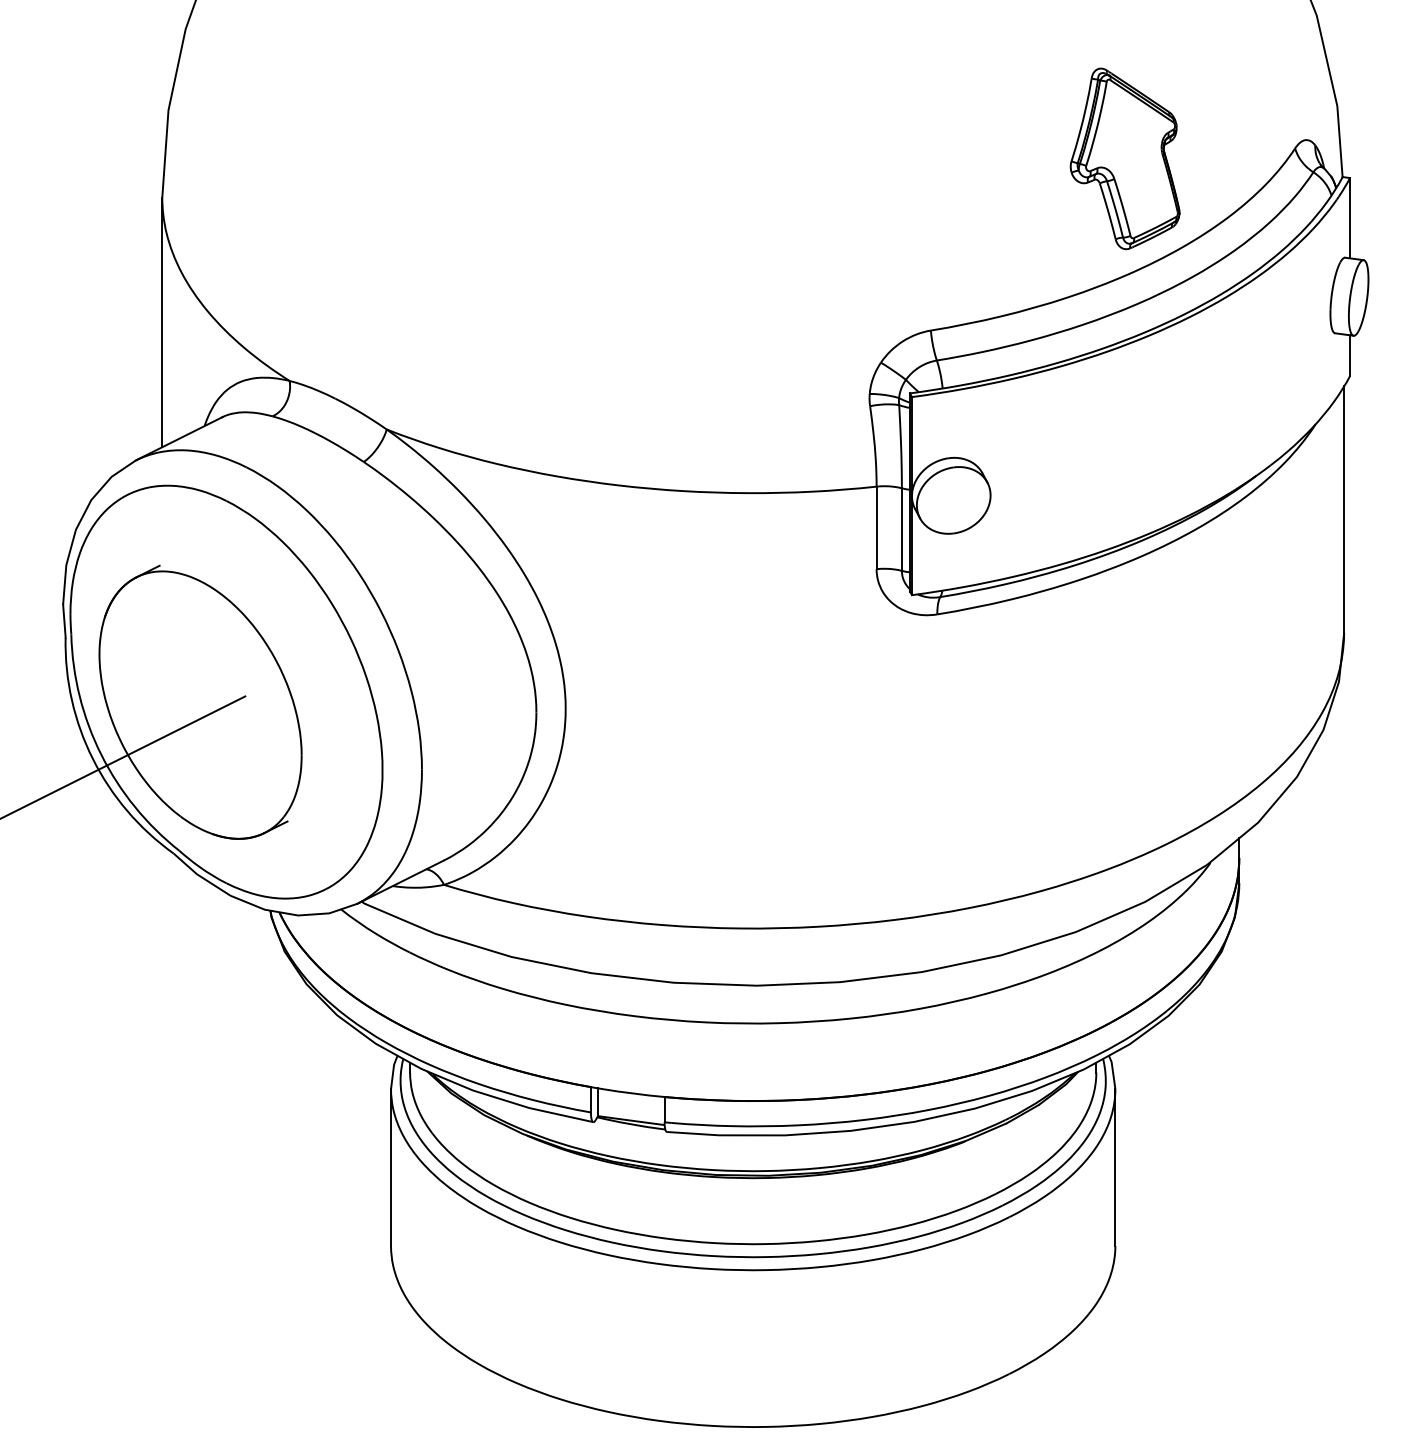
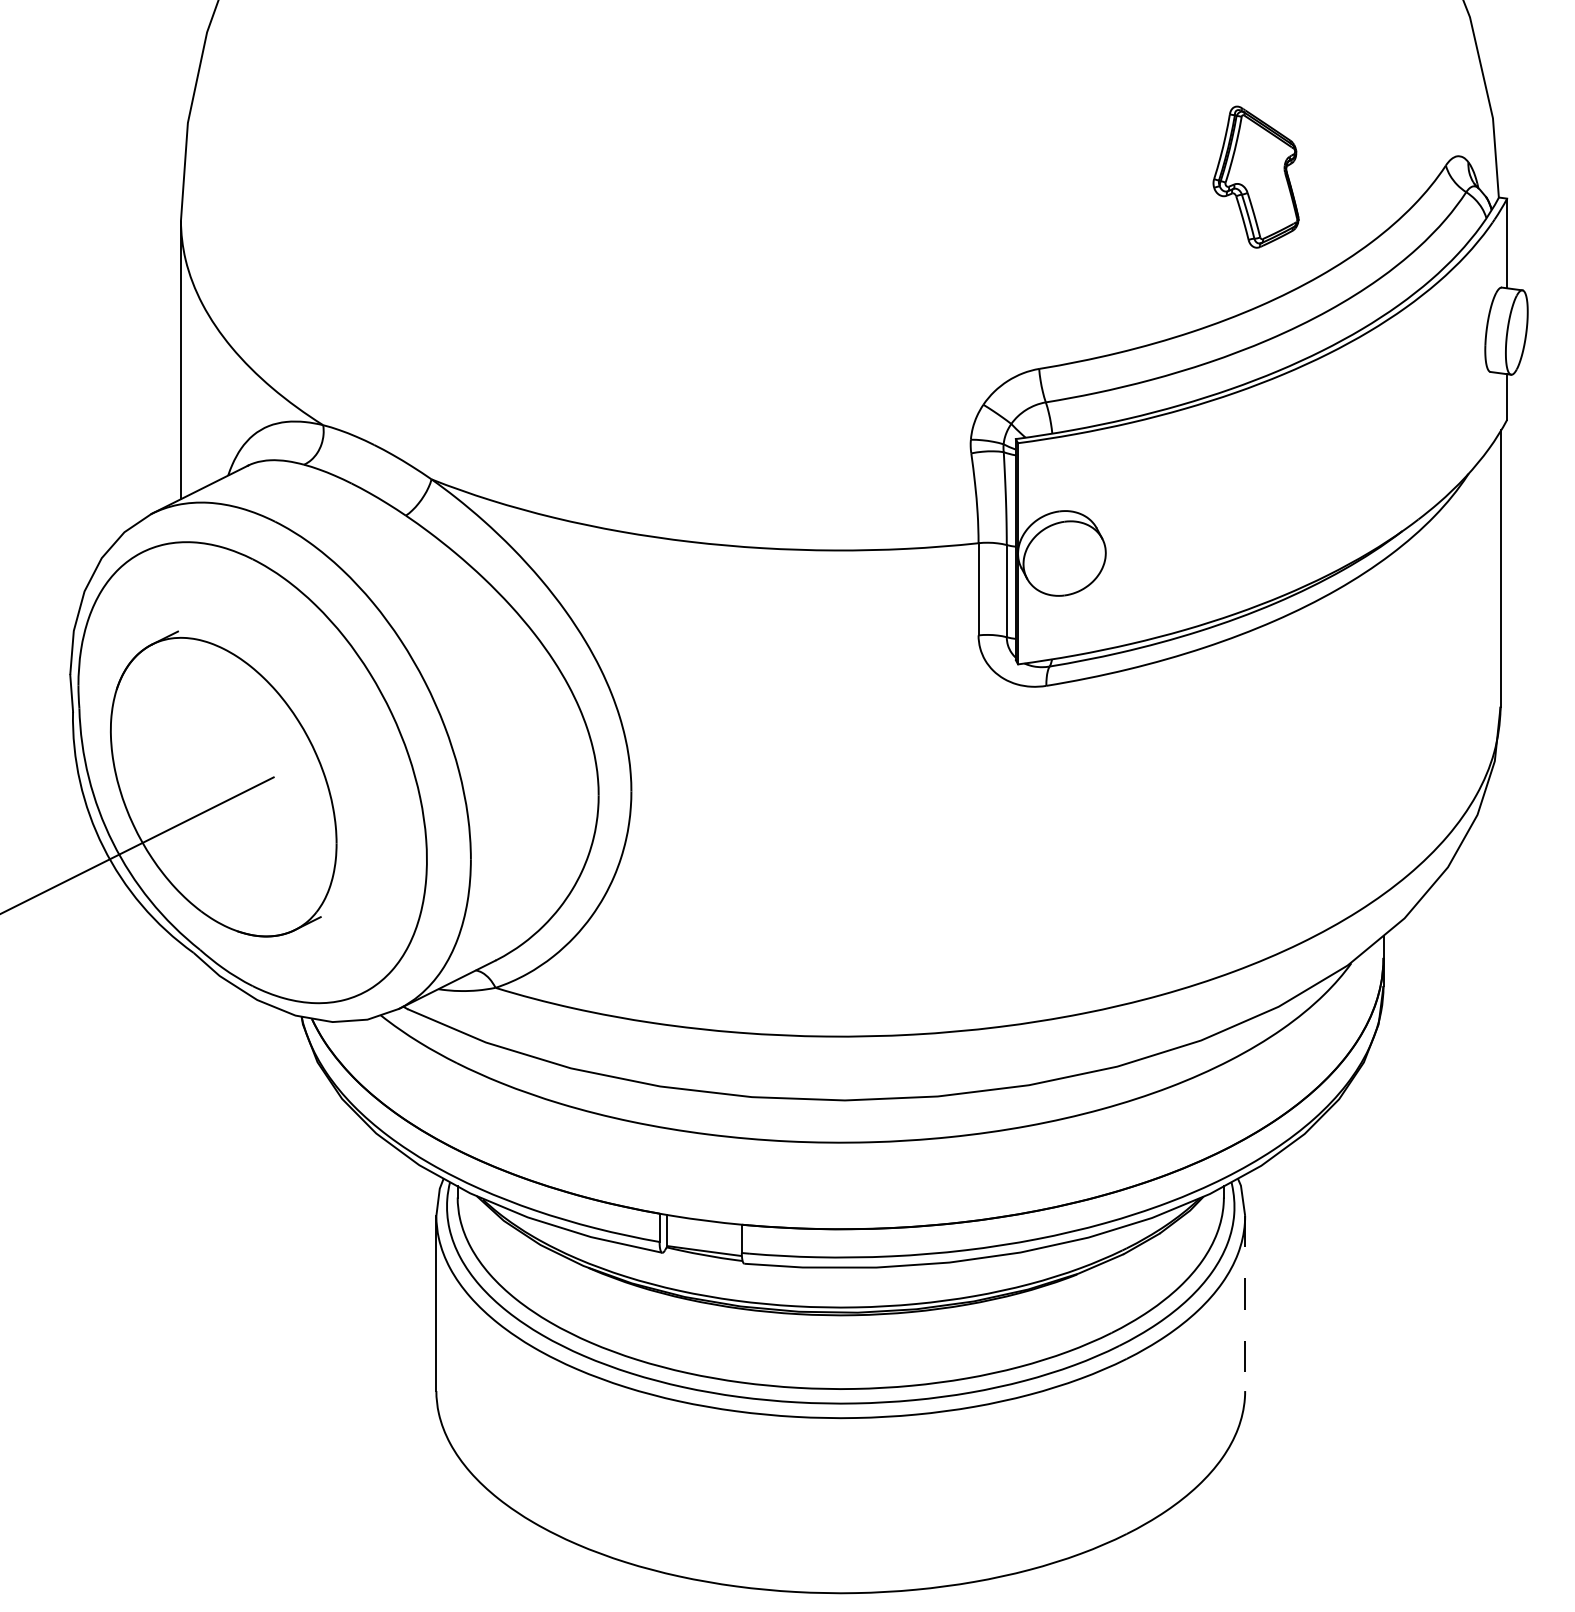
part: (1124, 158) -> (1255, 176), size x0.7
line: (1115, 1167) -> (1245, 1303), solid -> dashed

